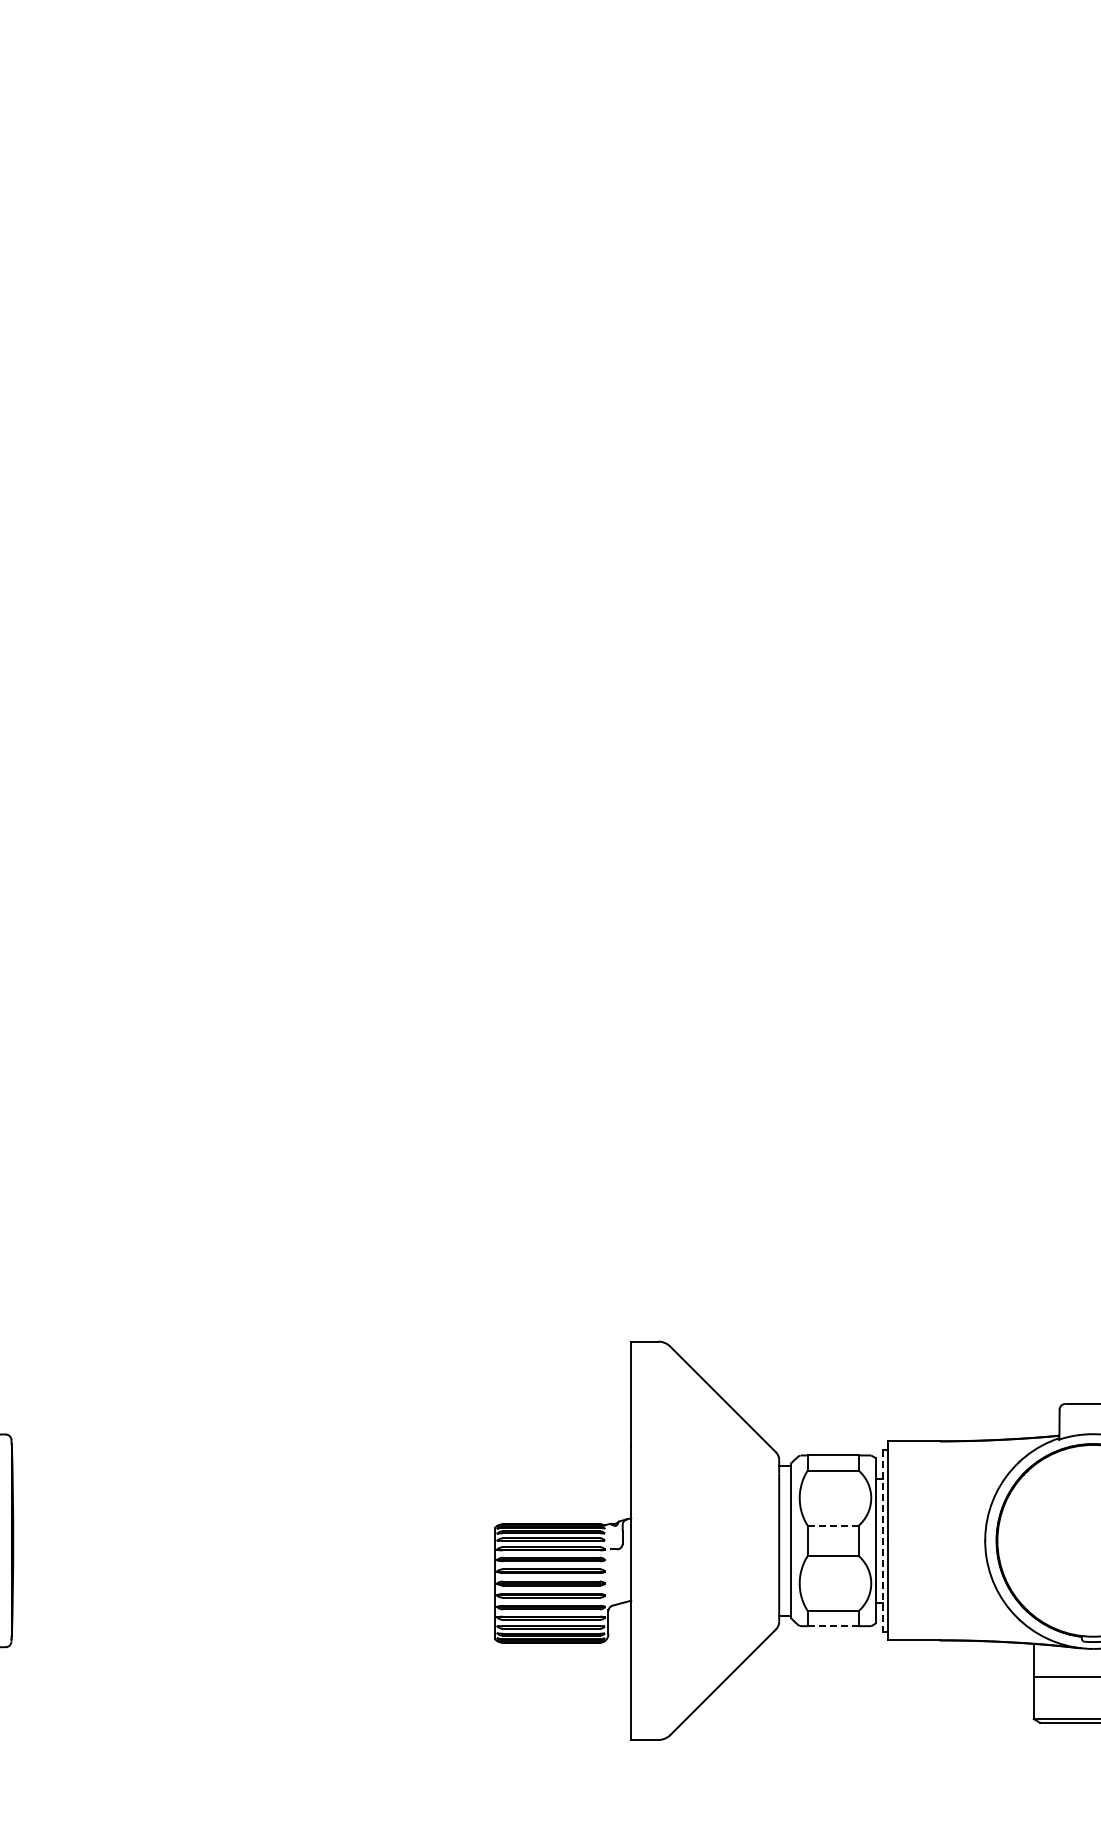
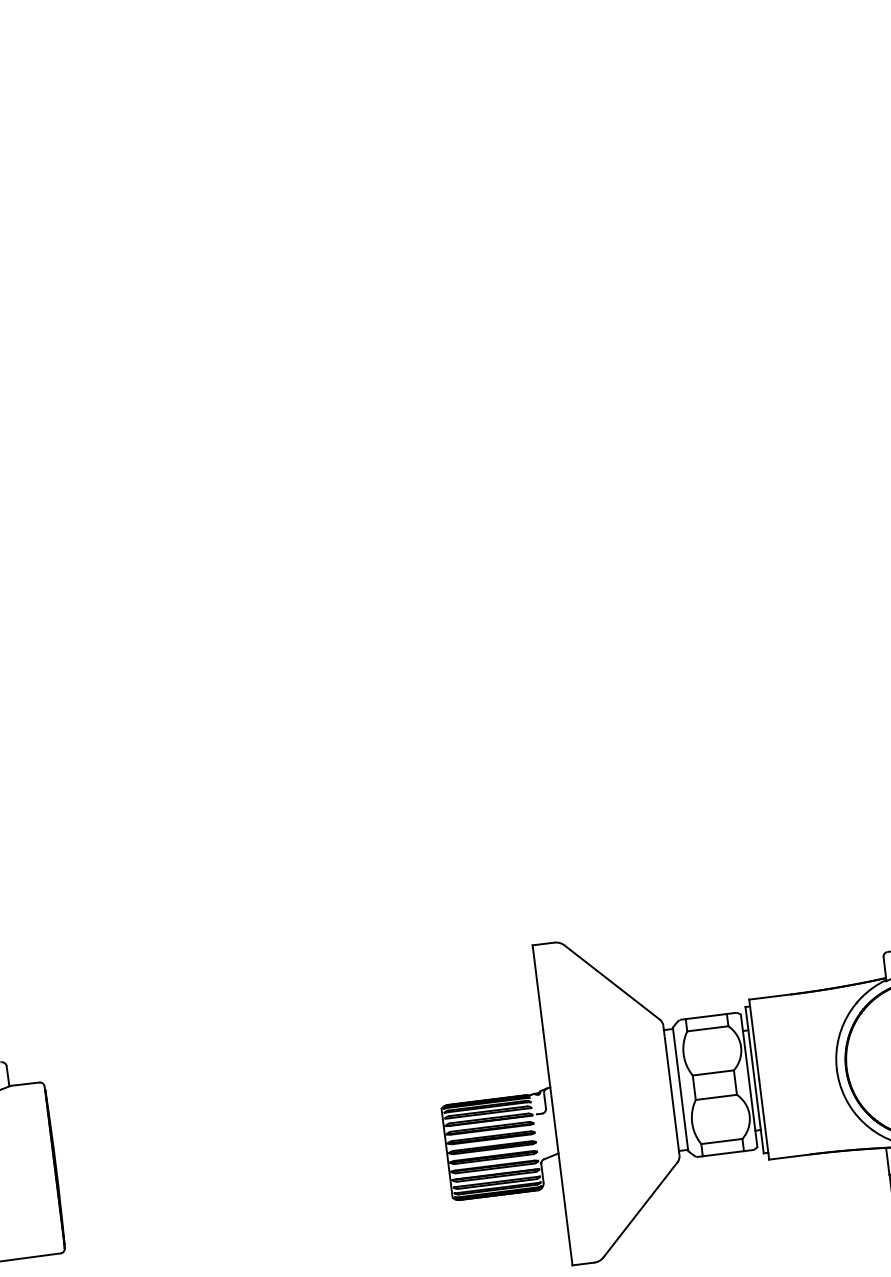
line: (833, 1525) -> (713, 1072), dashed -> solid
line: (882, 1541) -> (754, 1080), dashed -> solid
line: (833, 1626) -> (723, 1153), dashed -> solid

